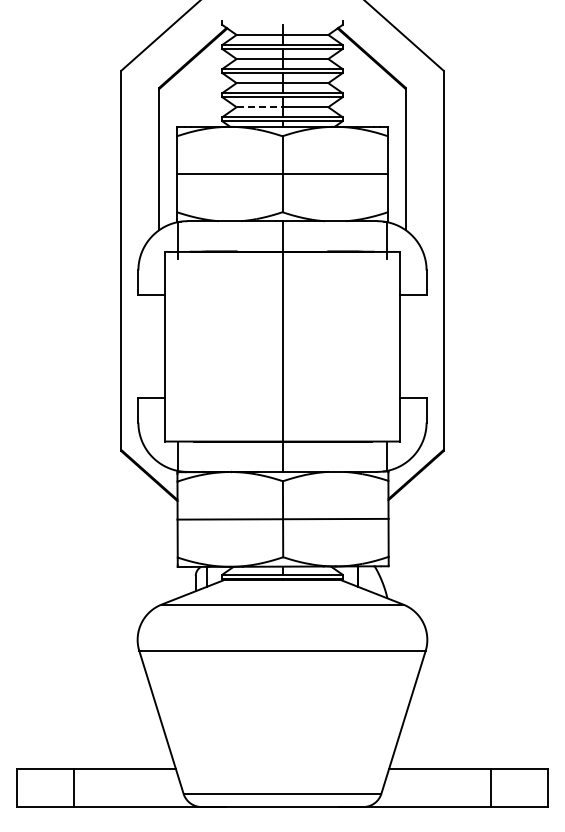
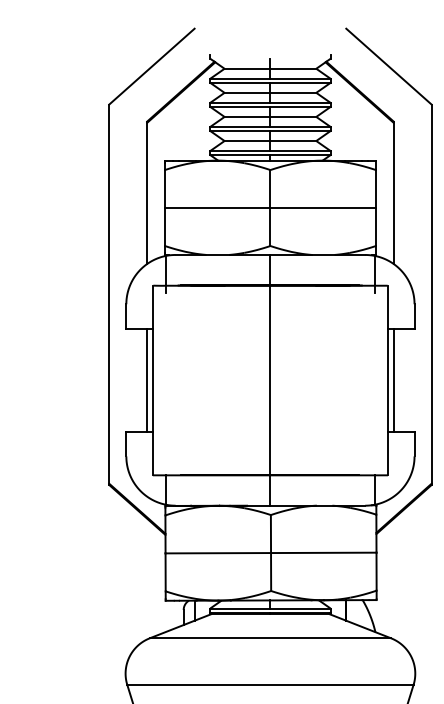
line: (259, 107) -> (247, 141), dashed -> solid
line: (159, 346) -> (147, 380), added
line: (405, 346) -> (393, 380), added

